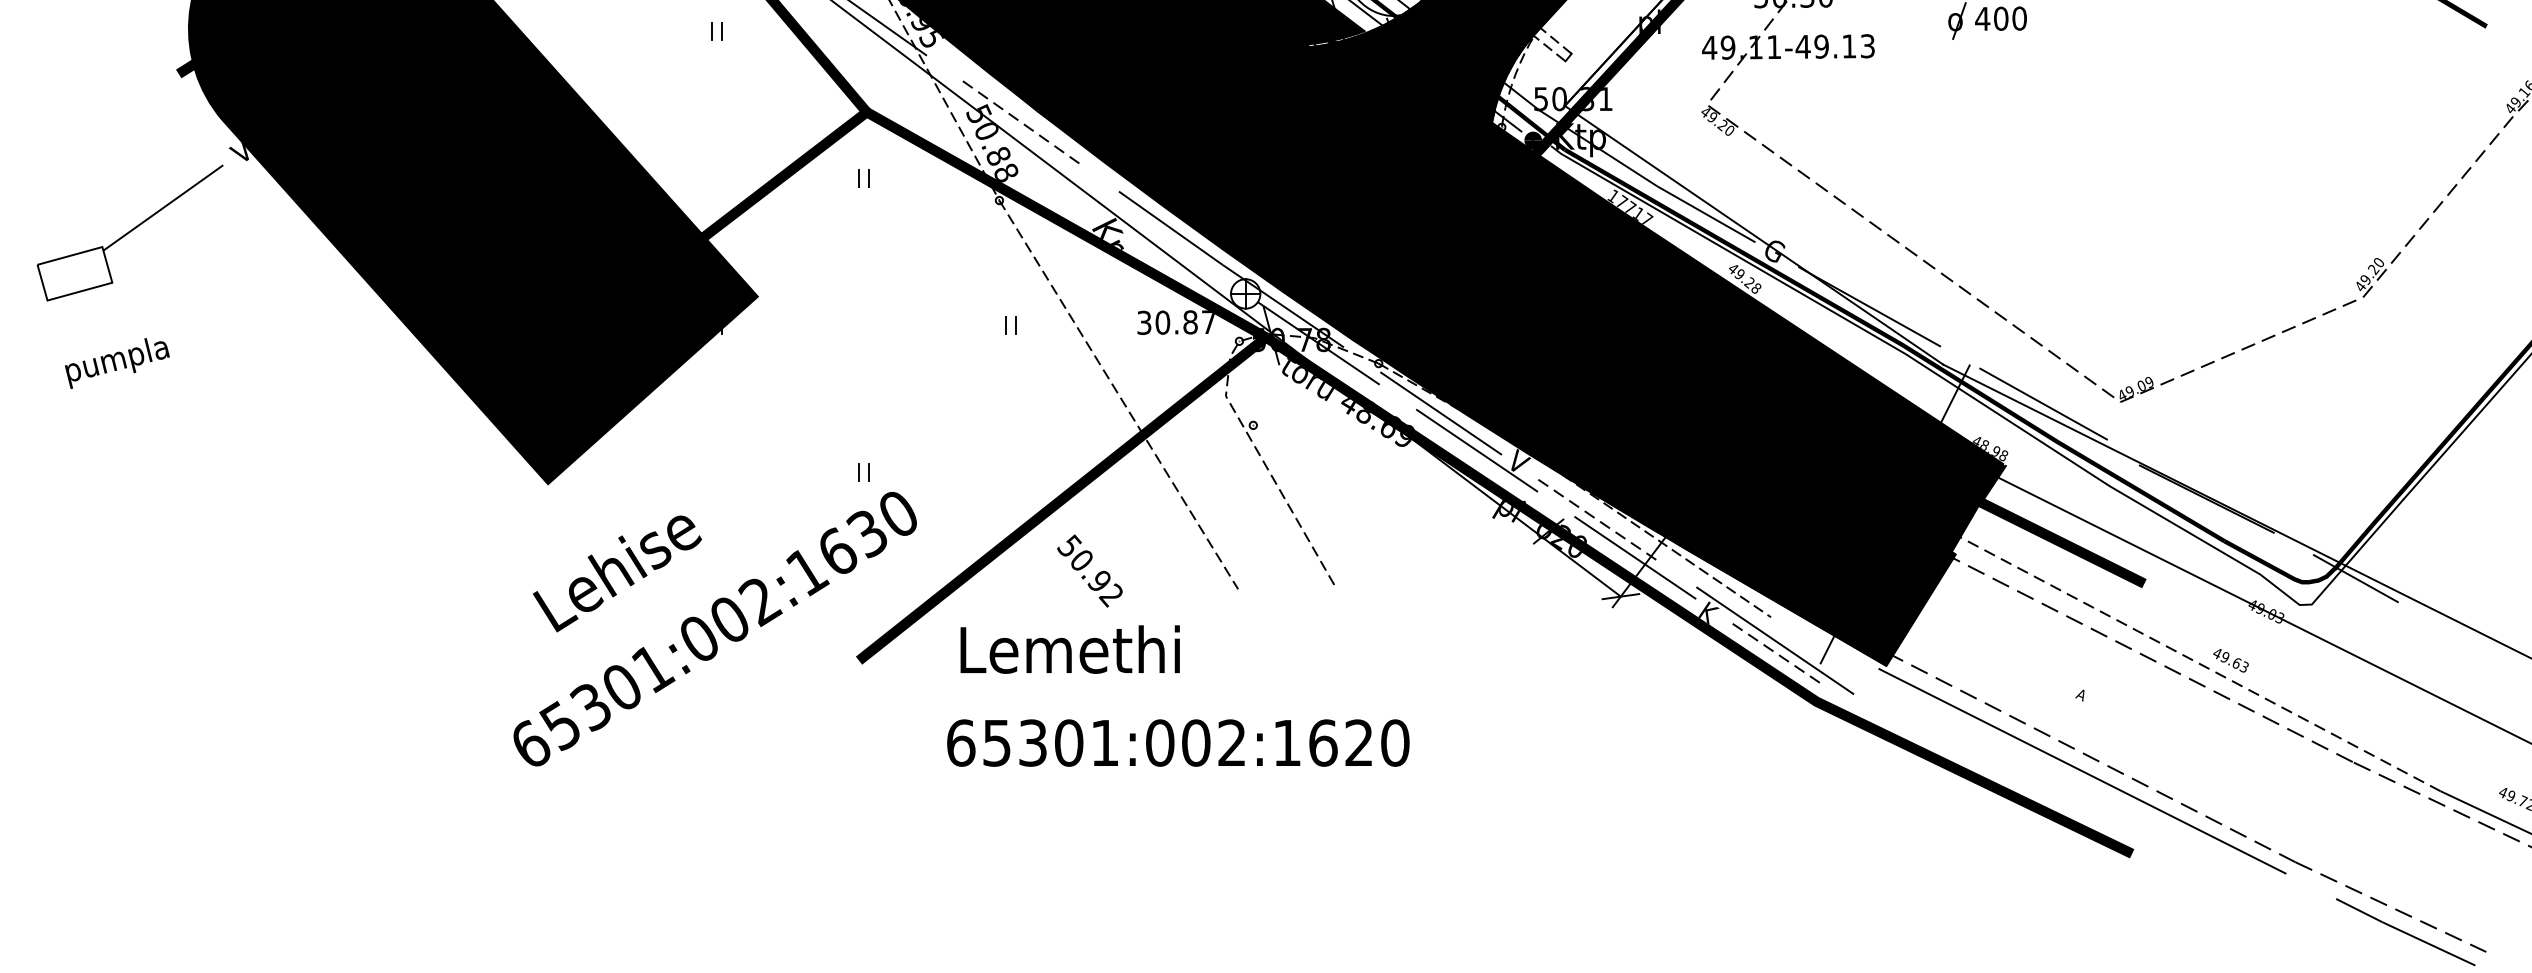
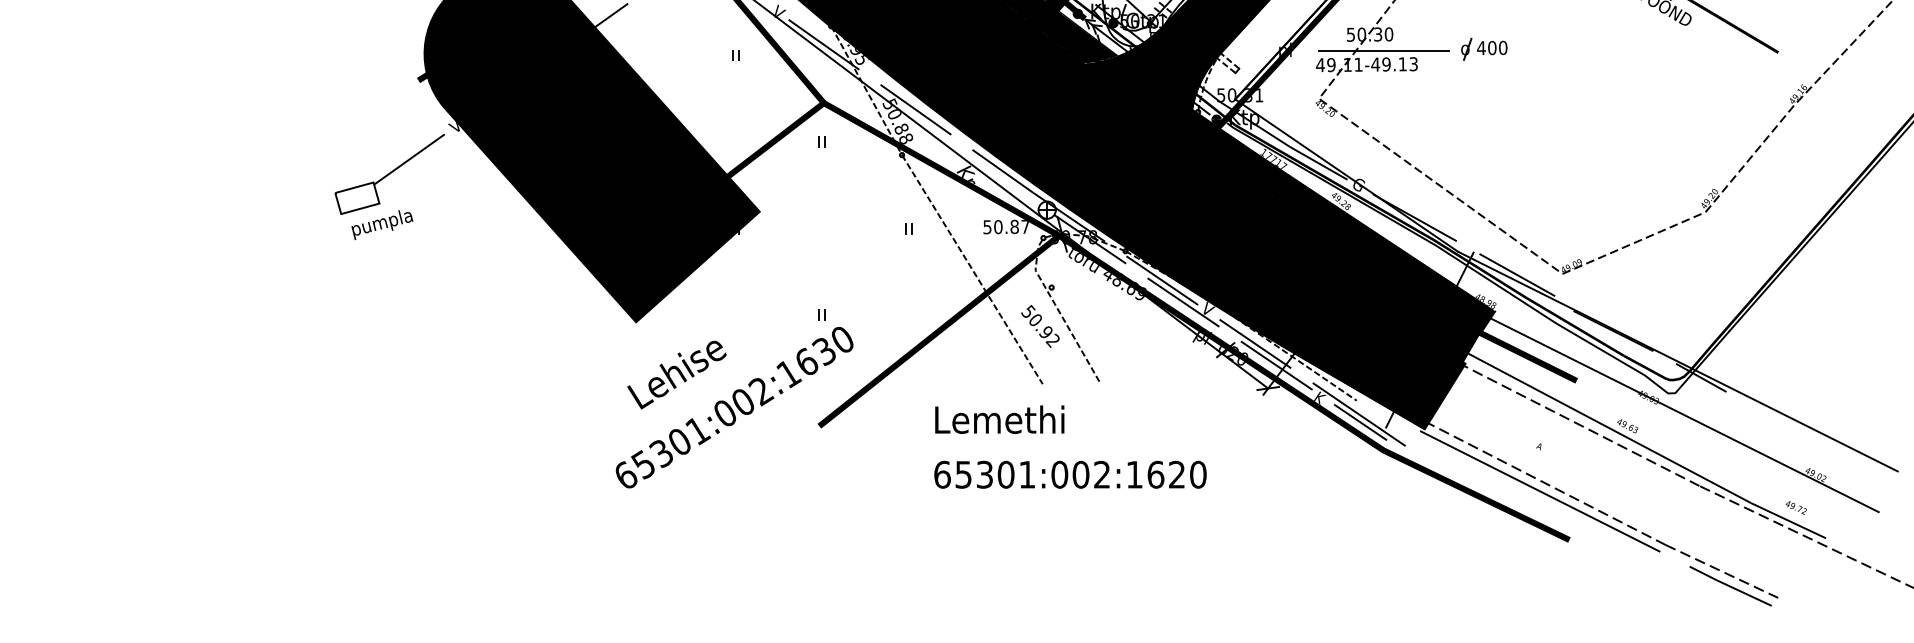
line: (1818, 24) -> (1384, 51), added
line: (1023, 124) -> (916, 110), dashed -> solid
text: (1144, 321) -> (987, 226), 30.87 -> 50.87
text: (117, 364) -> (382, 225), moved
line: (1599, 521) -> (1255, 344), dashed -> solid
text: (1090, 571) -> (1040, 326), moved
text: (1069, 649) -> (999, 419), moved
line: (1777, 654) -> (1360, 422), dashed -> solid
line: (2200, 664) -> (1609, 428), dashed -> solid
text: (1178, 742) -> (1070, 474), moved

